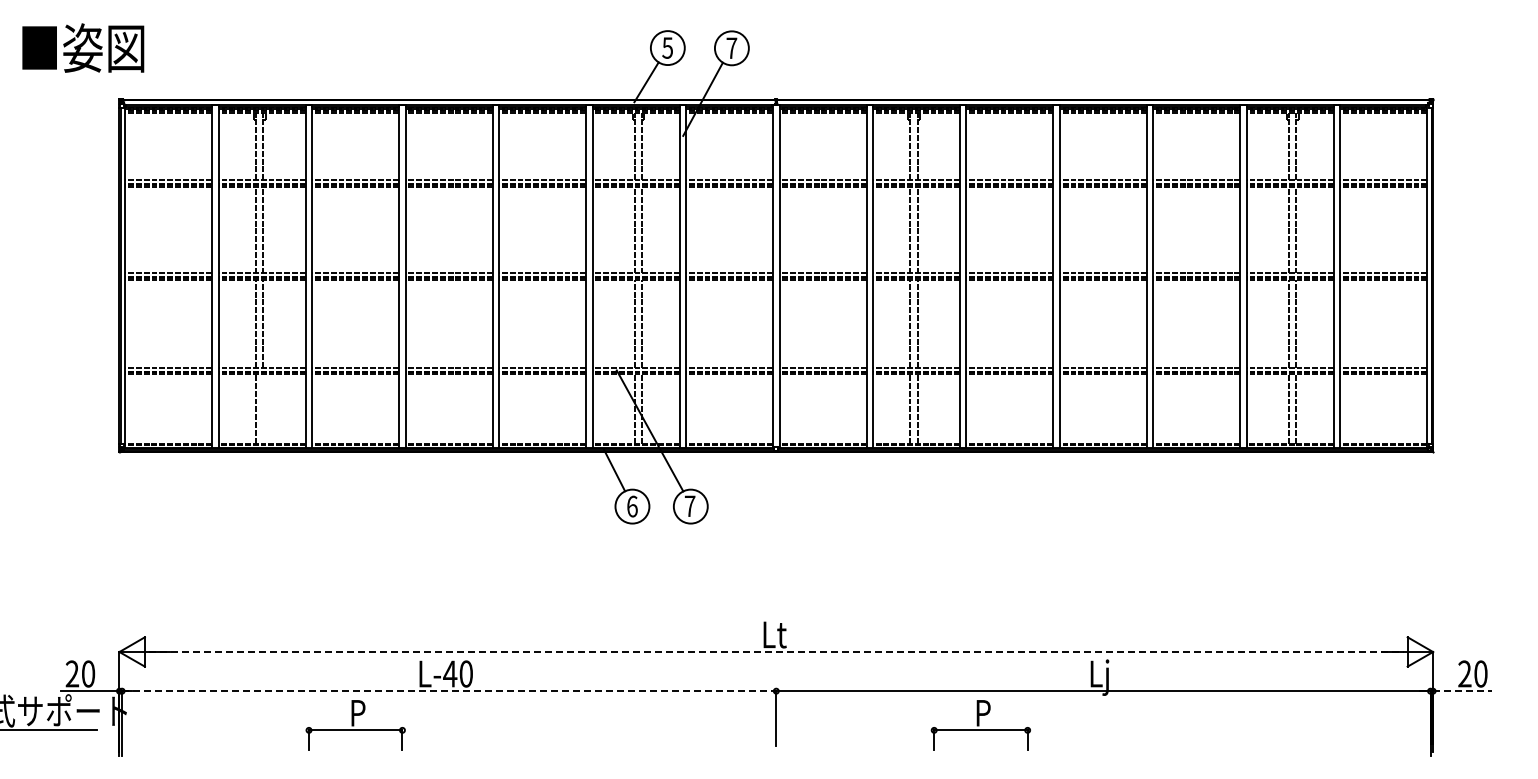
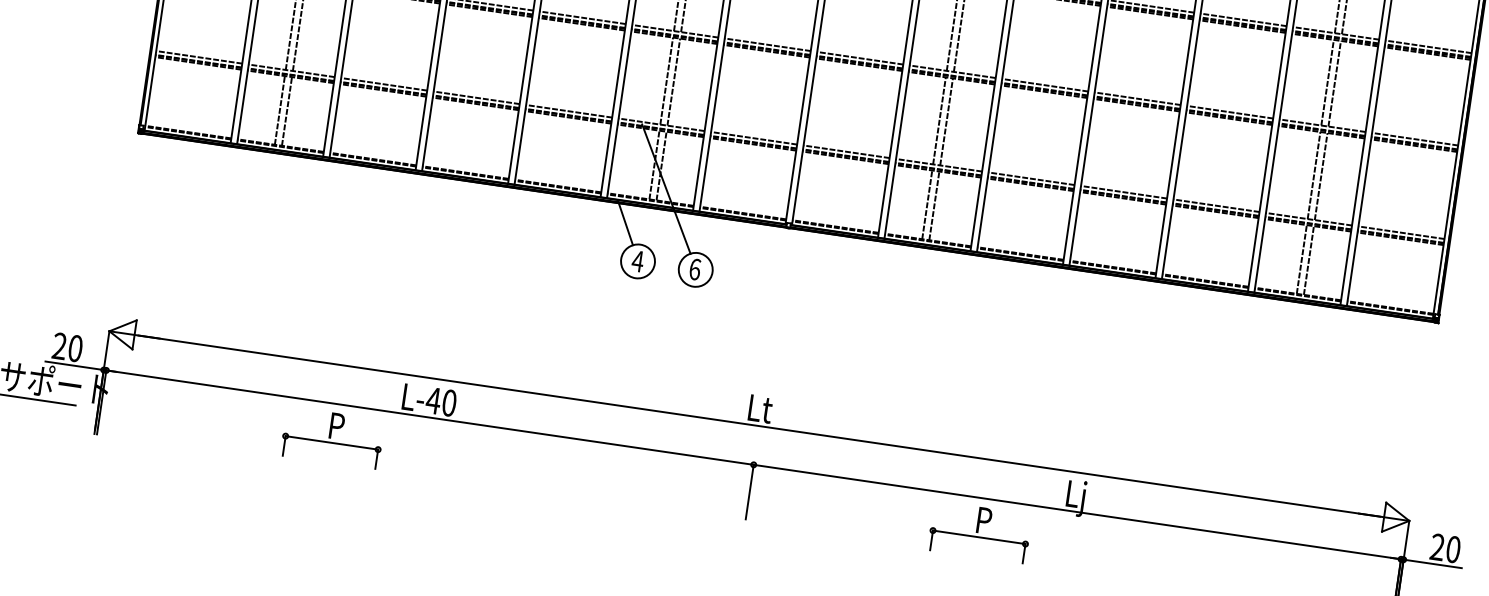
line: (263, 408) -> (287, 111), added
text: (632, 506) -> (638, 261), 6 -> 4
text: (689, 506) -> (694, 269), 7 -> 6
line: (776, 652) -> (759, 426), dashed -> solid
line: (449, 691) -> (430, 417), dashed -> solid
line: (1462, 691) -> (1432, 564), dashed -> solid
part: (980, 725) -> (979, 532), moved

